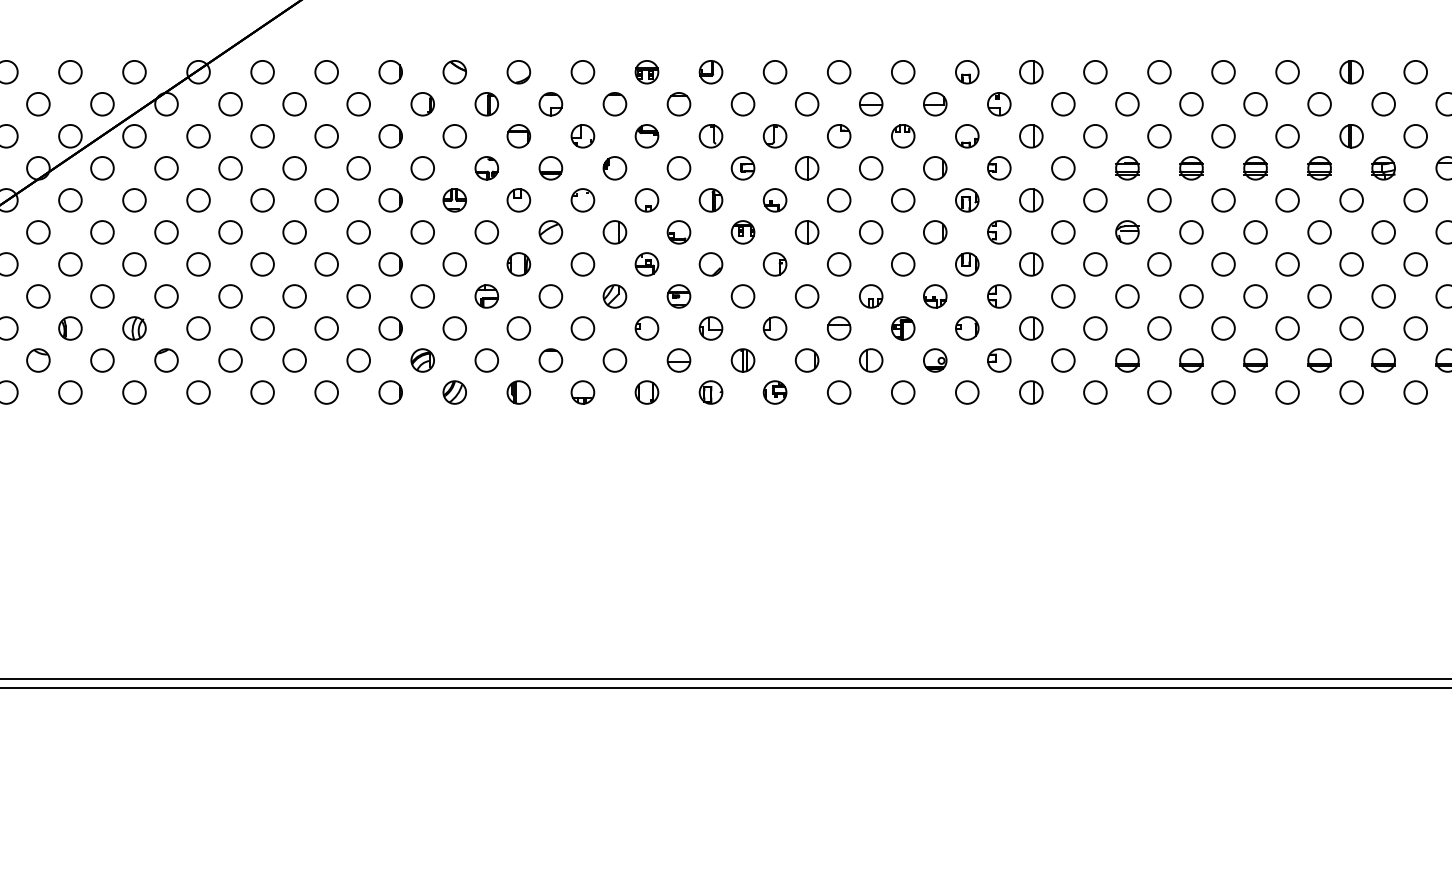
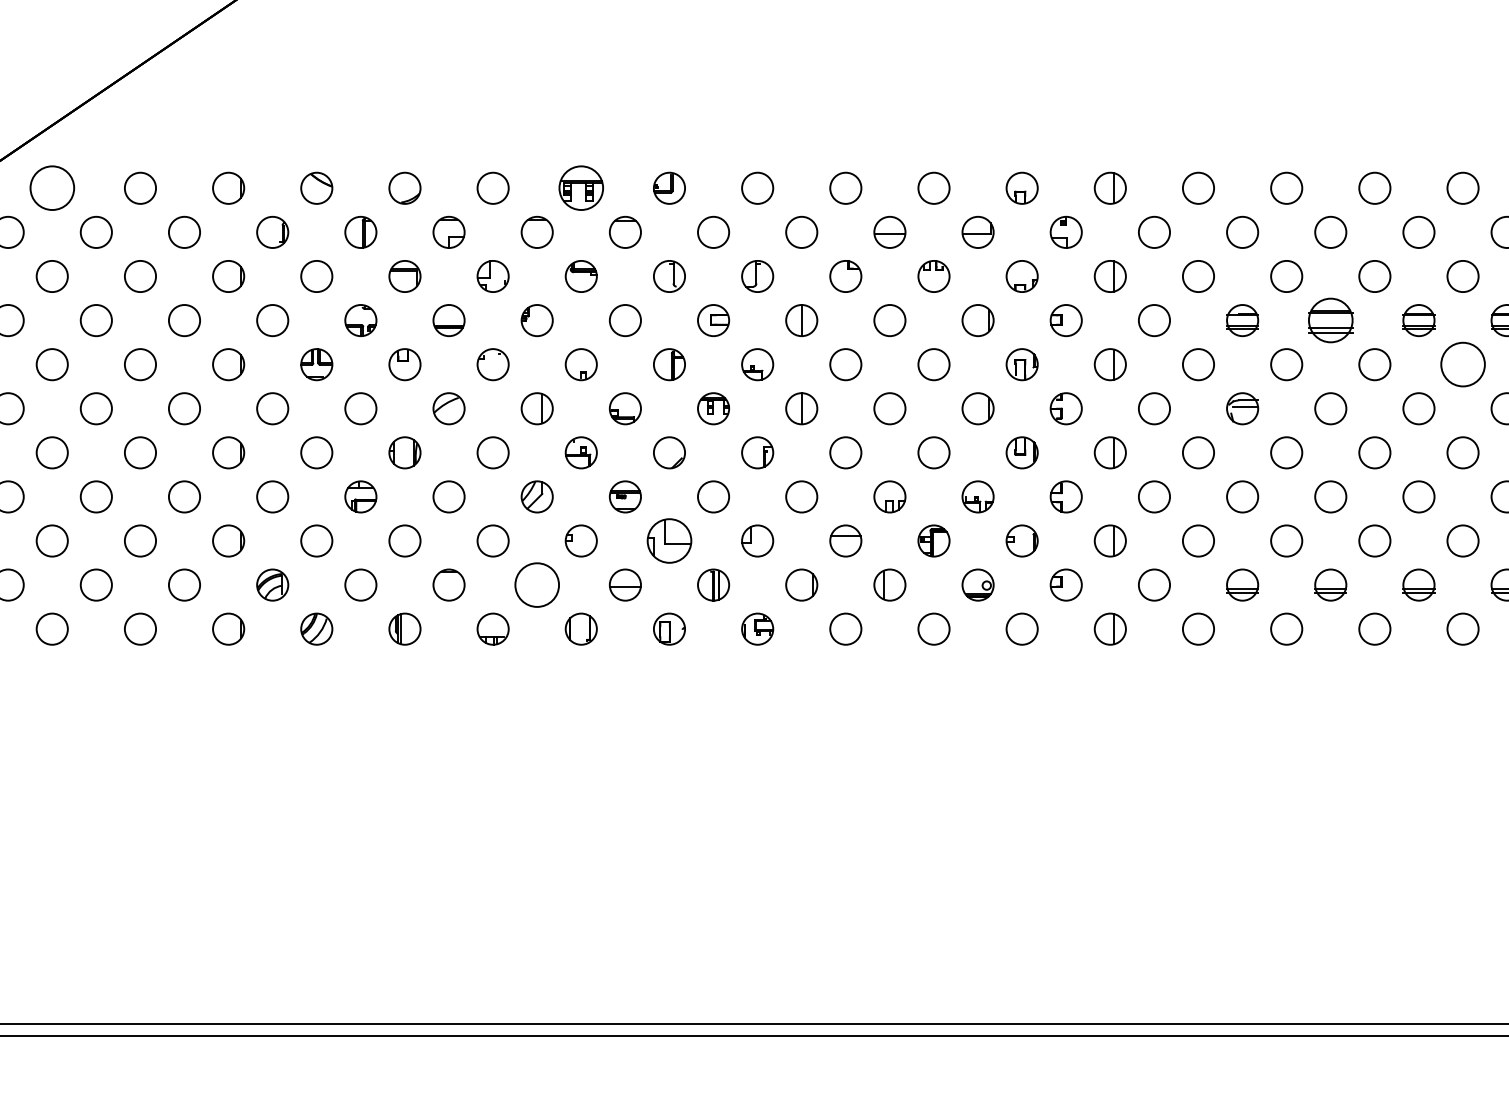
circle: (262, 72) -> (52, 188), size x1.4
part: (646, 72) -> (580, 188), size x1.4
part: (1191, 168) -> (1330, 320), size x1.4
circle: (1287, 200) -> (1462, 364), size x1.4
part: (710, 328) -> (668, 541), size x1.4
circle: (614, 360) -> (536, 585), size x1.4

